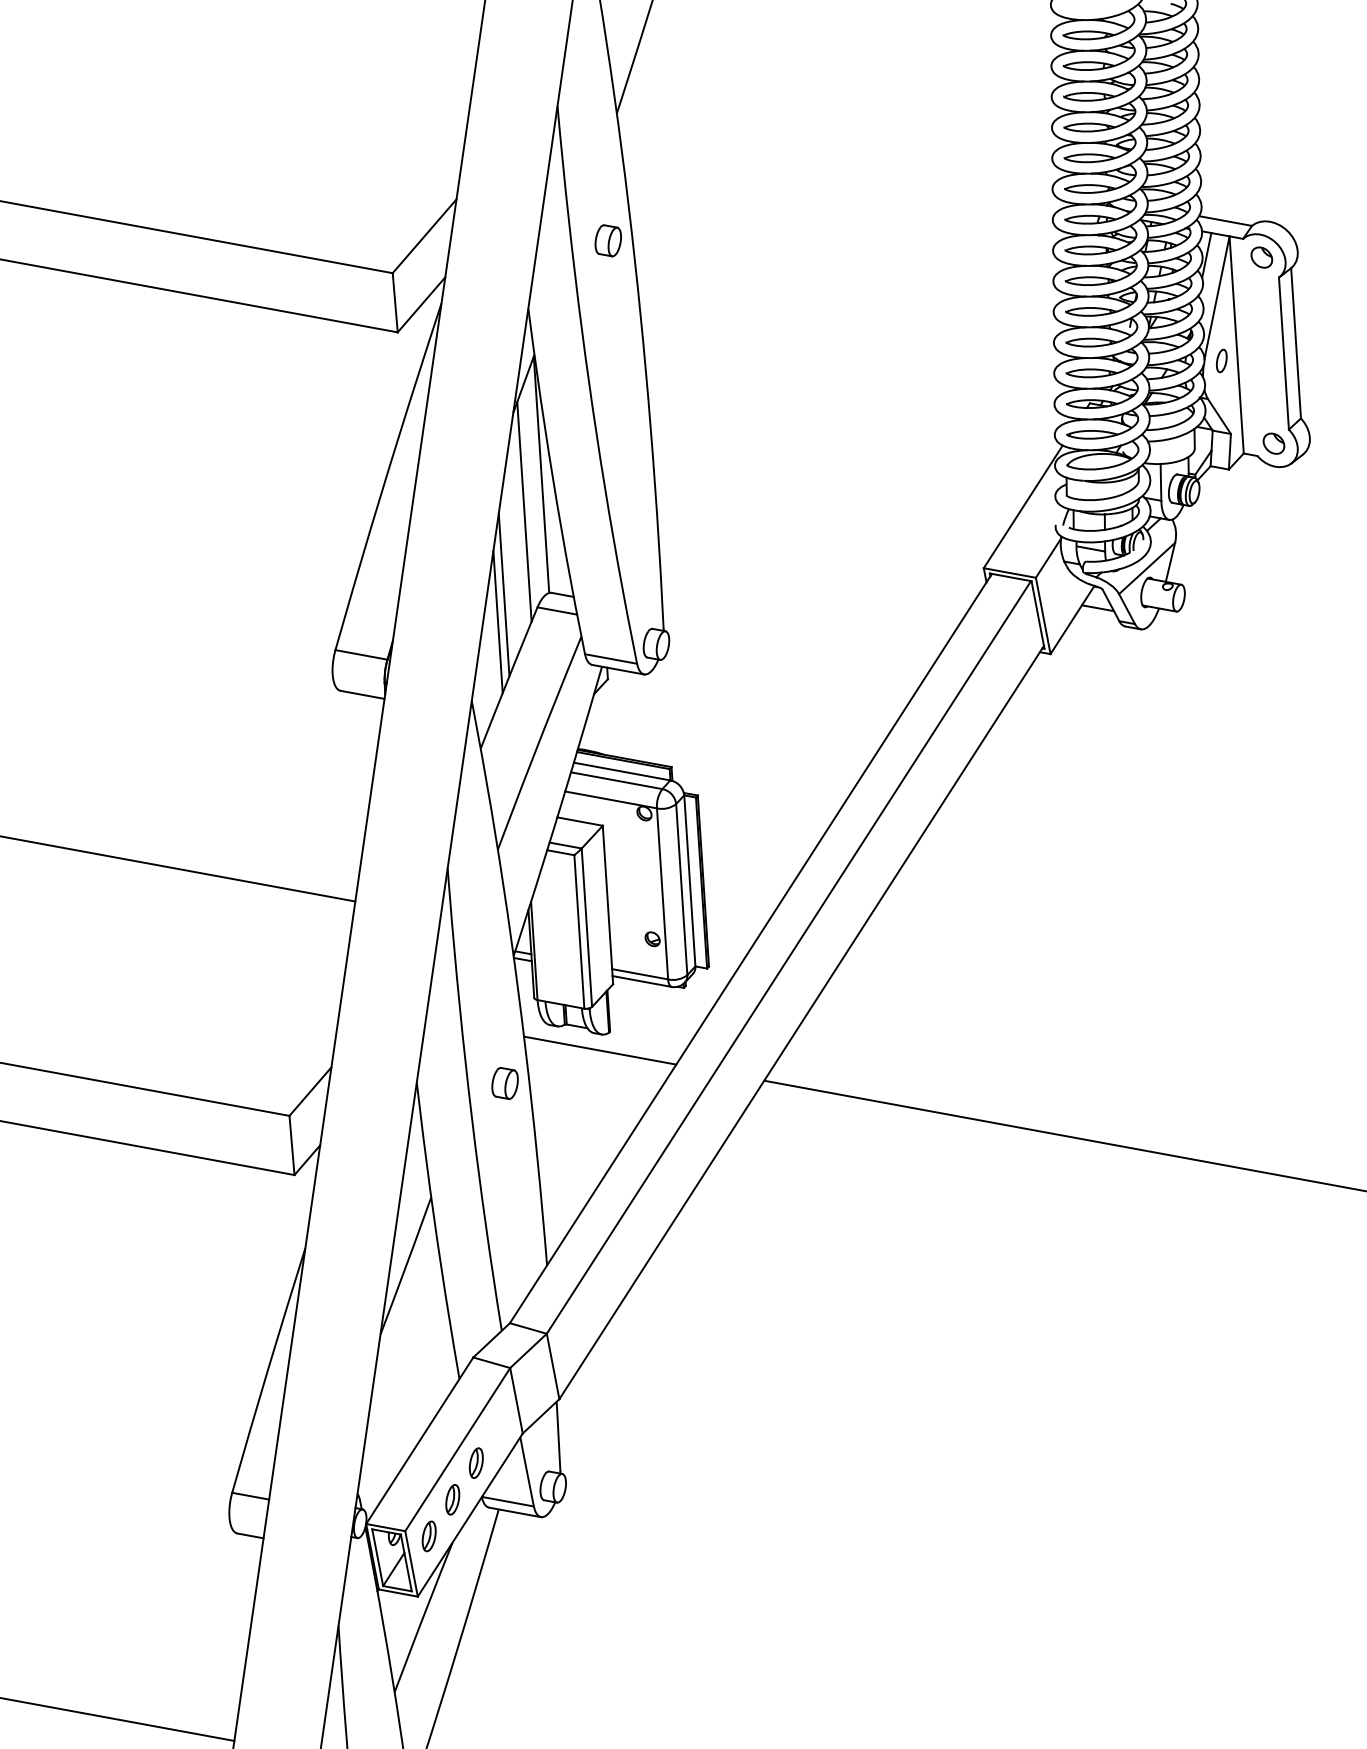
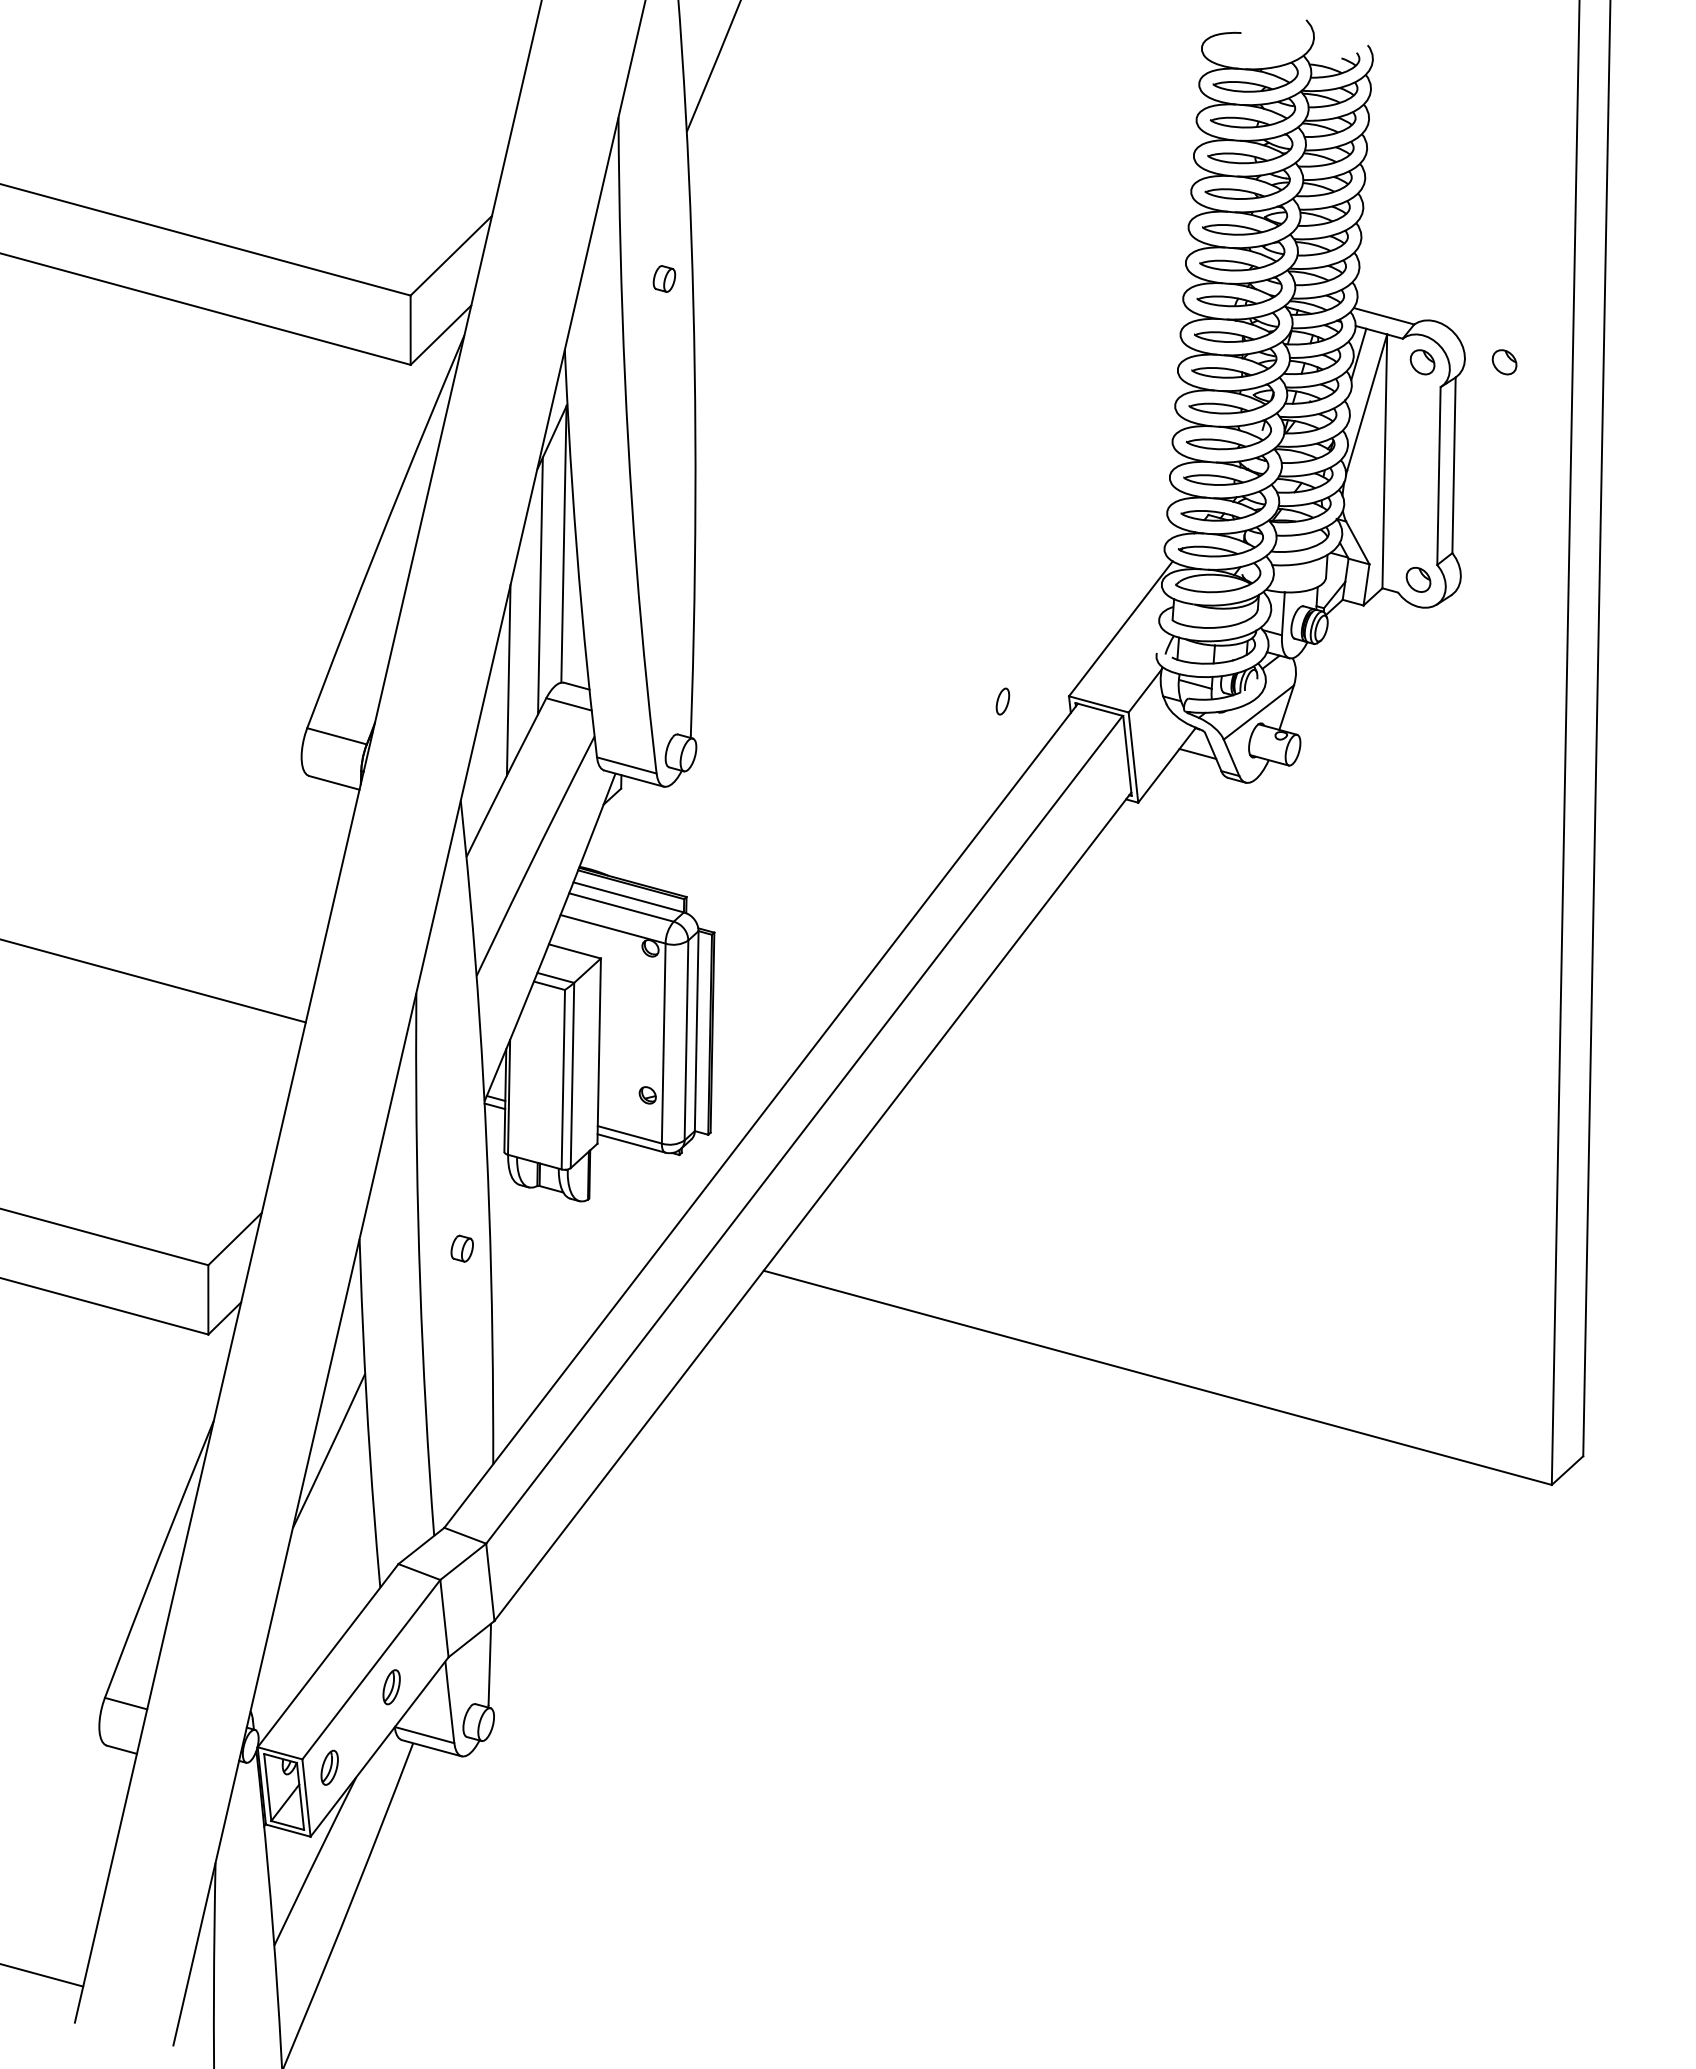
part: (608, 240) -> (664, 278), size x0.7
part: (1331, 251) -> (1504, 362), added
part: (1221, 360) -> (1002, 701), moved
line: (497, 622) -> (498, 711), removed
line: (599, 1050) -> (575, 1219), removed
part: (505, 1083) -> (462, 1248), size x0.7
part: (452, 1499) -> (360, 1727), removed

